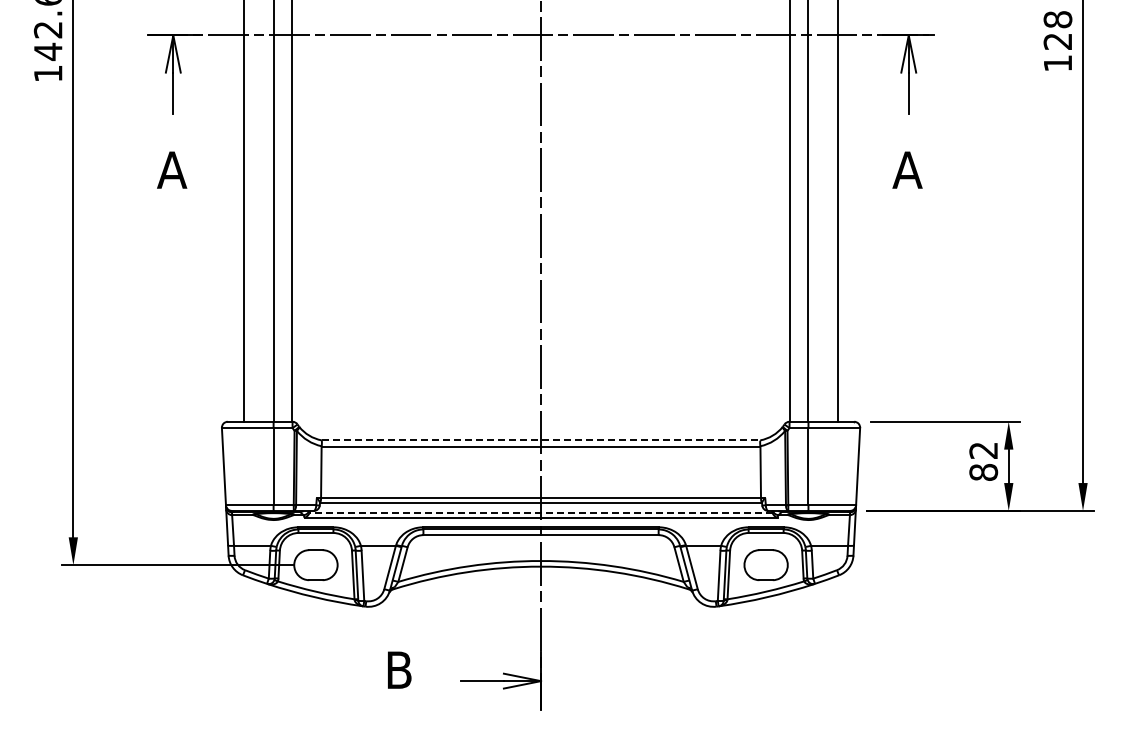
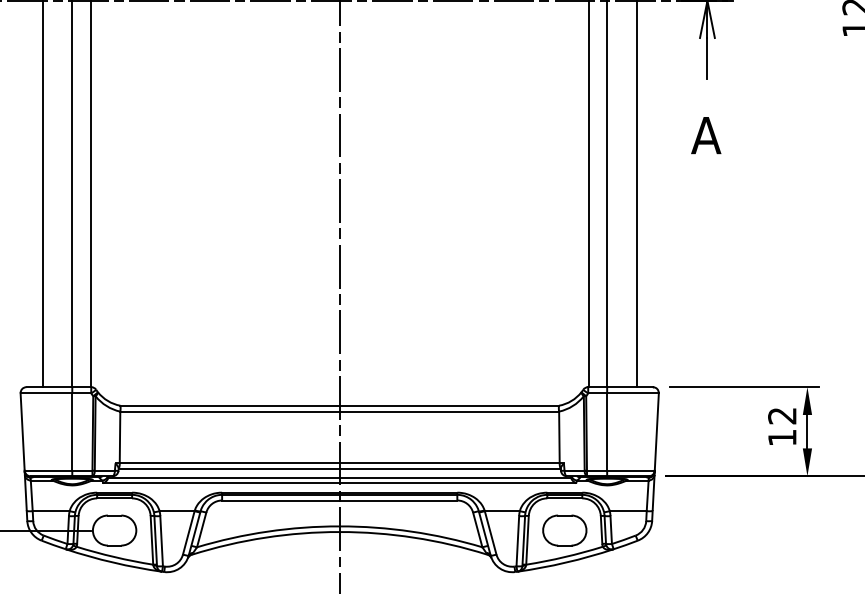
line: (541, 440) -> (340, 405), dashed -> solid
text: (983, 471) -> (782, 436), 82 -> 12
line: (541, 512) -> (340, 477), dashed -> solid

